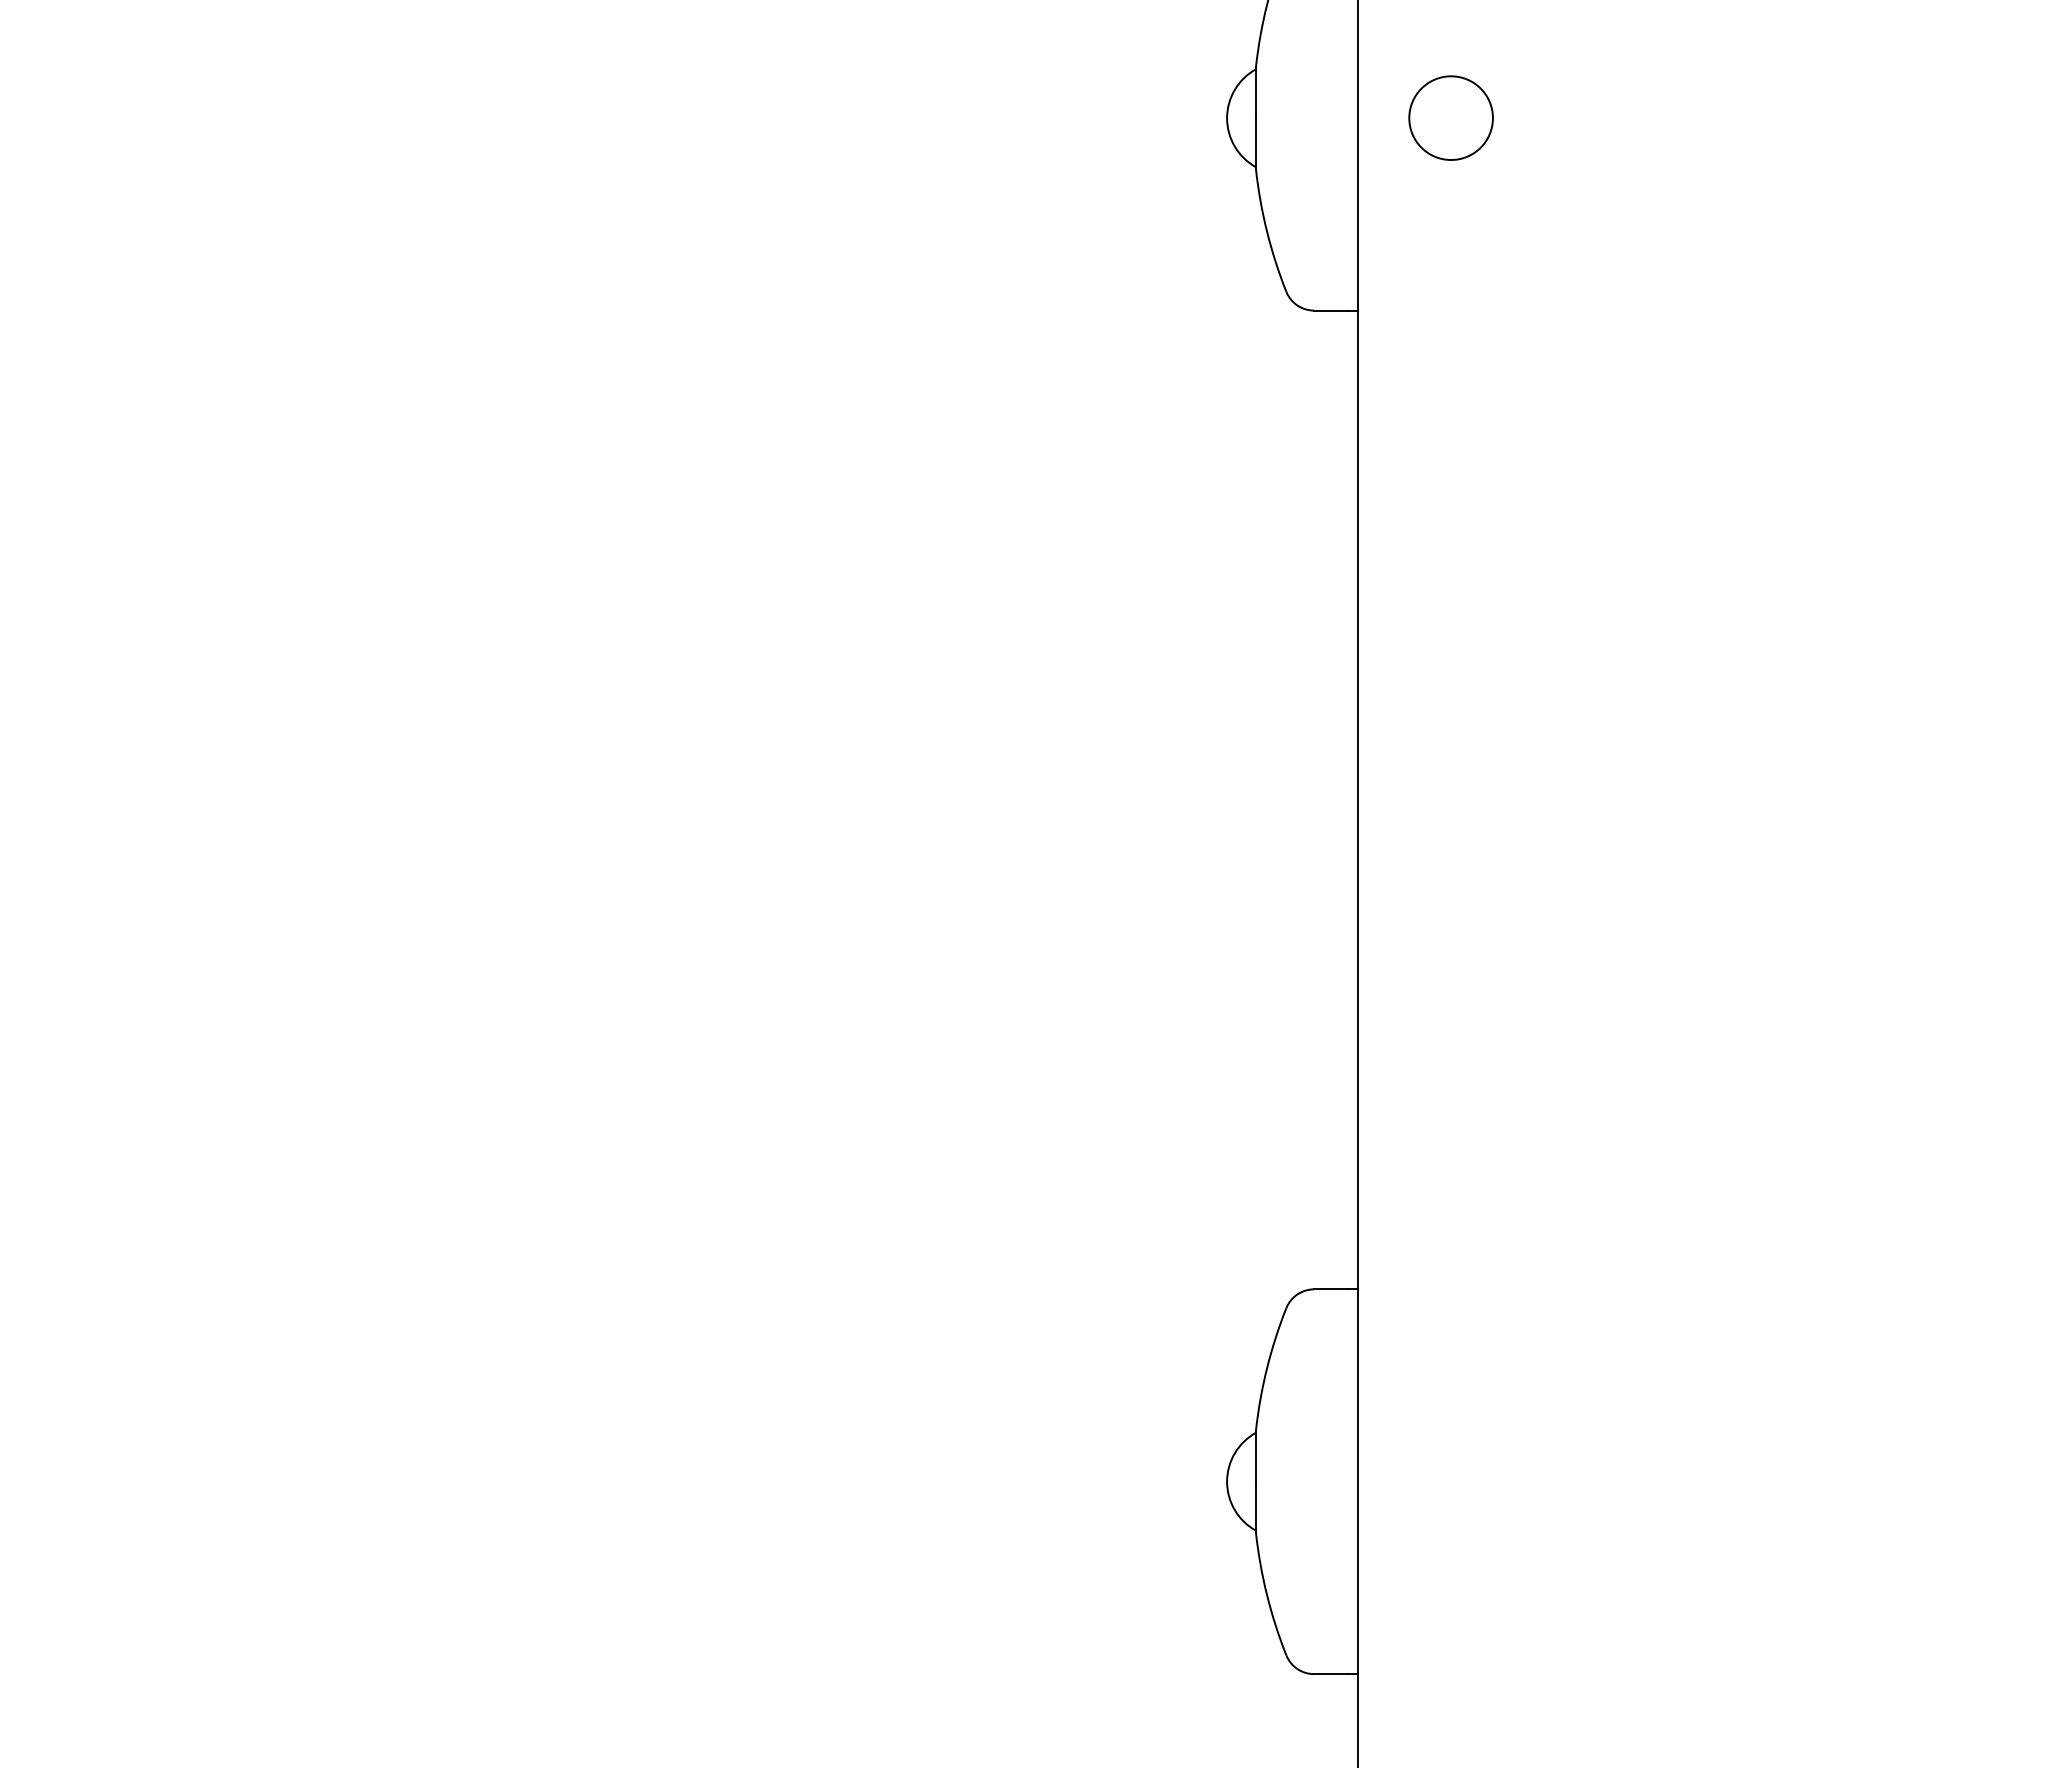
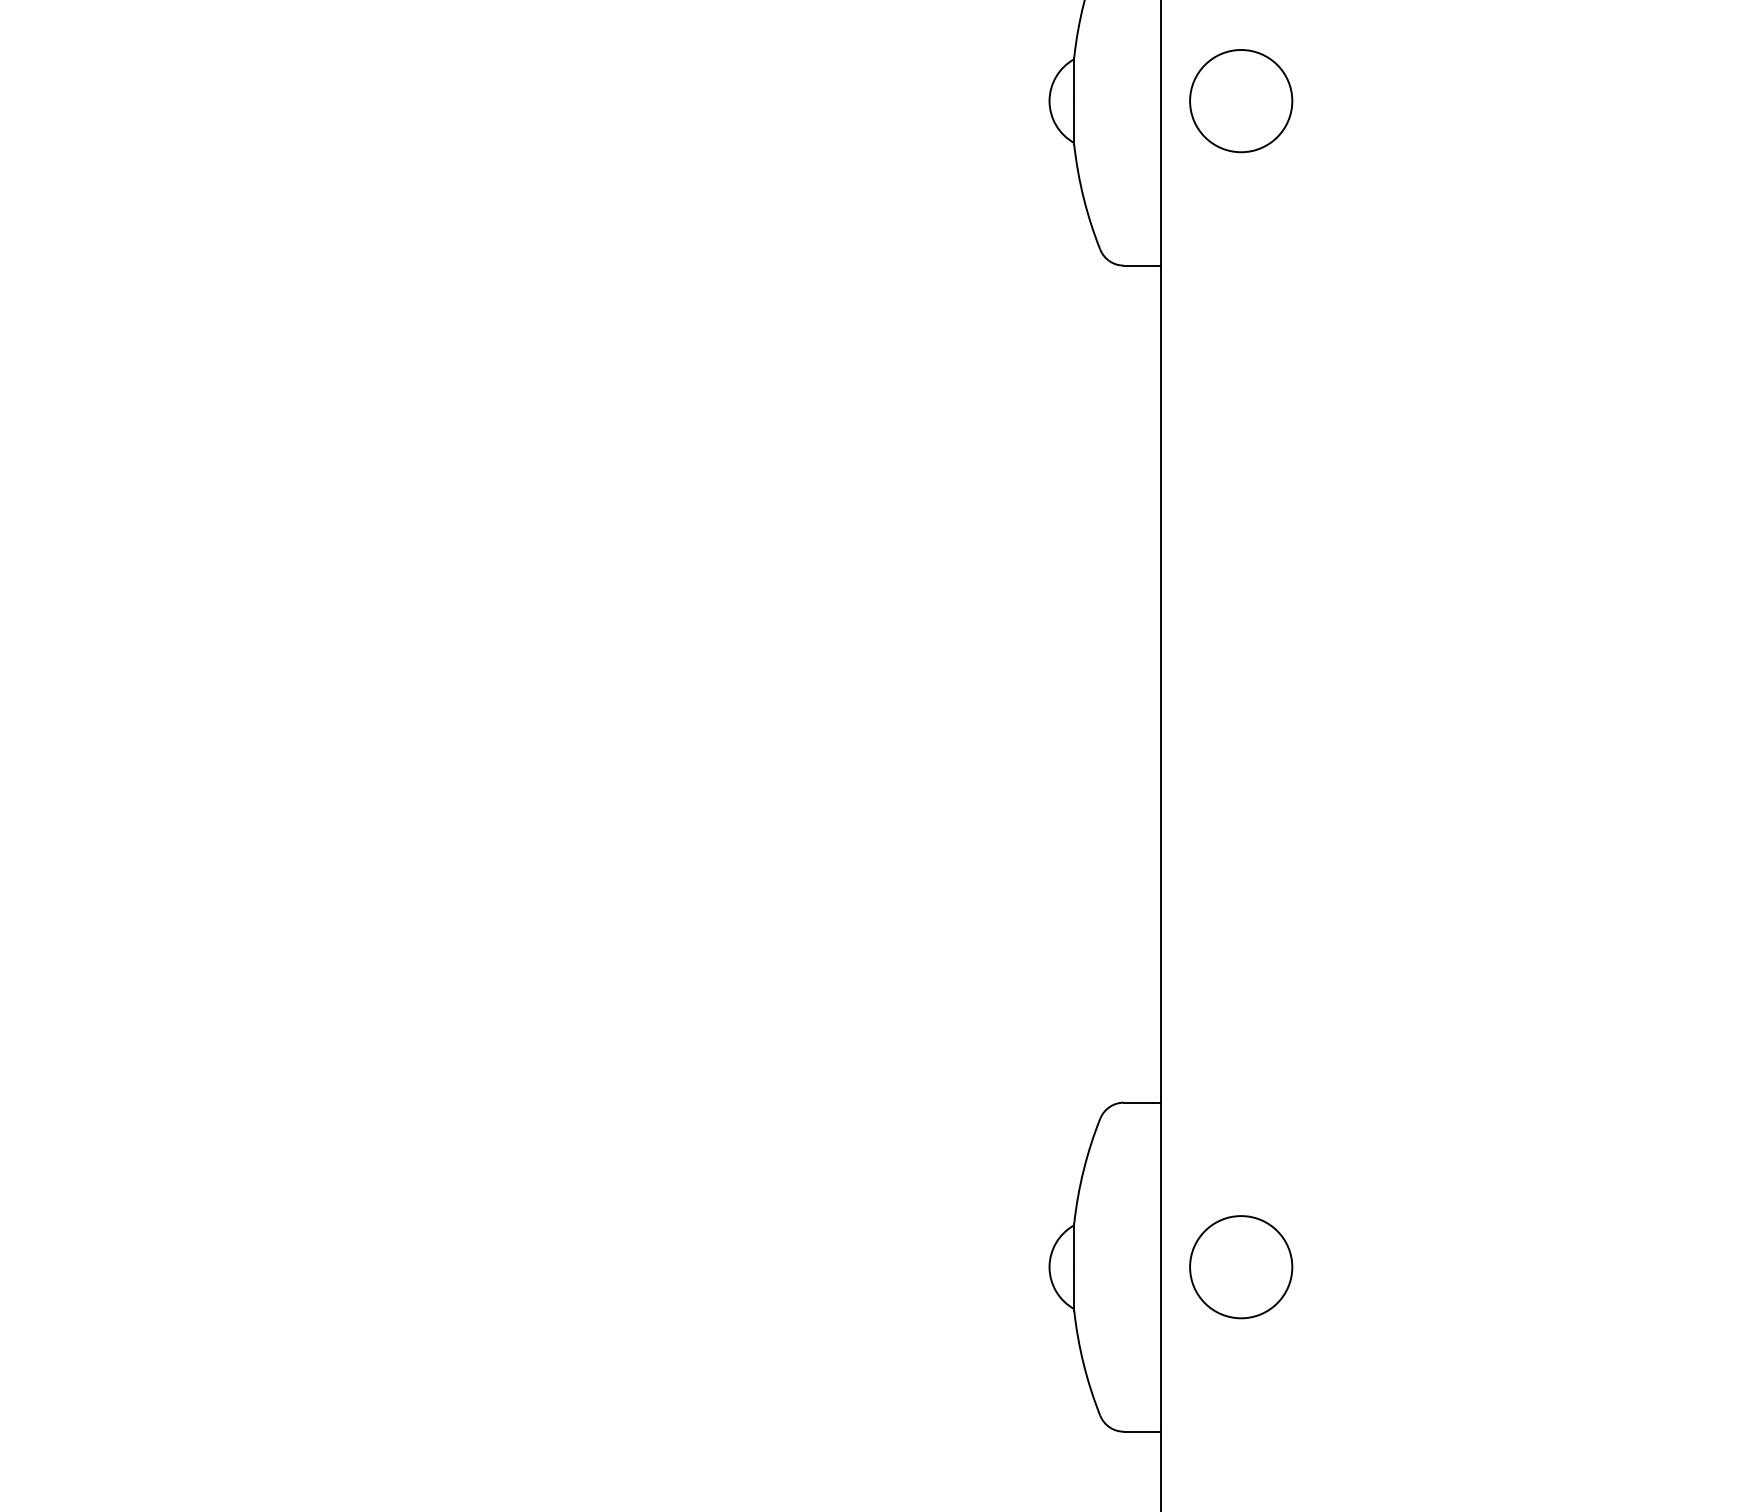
circle: (1450, 117) -> (1240, 100), size x1.43
circle: (1450, 1481) -> (1240, 1266), added

